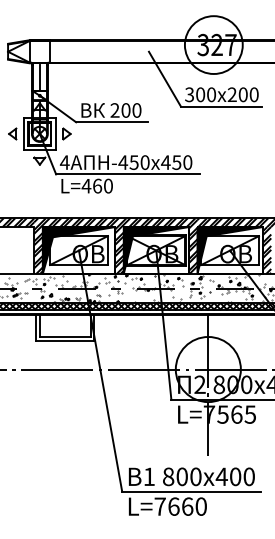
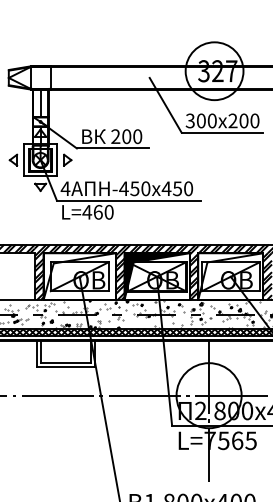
fill: (78, 250) -> (79, 276), removed
fill: (229, 250) -> (230, 276), removed

